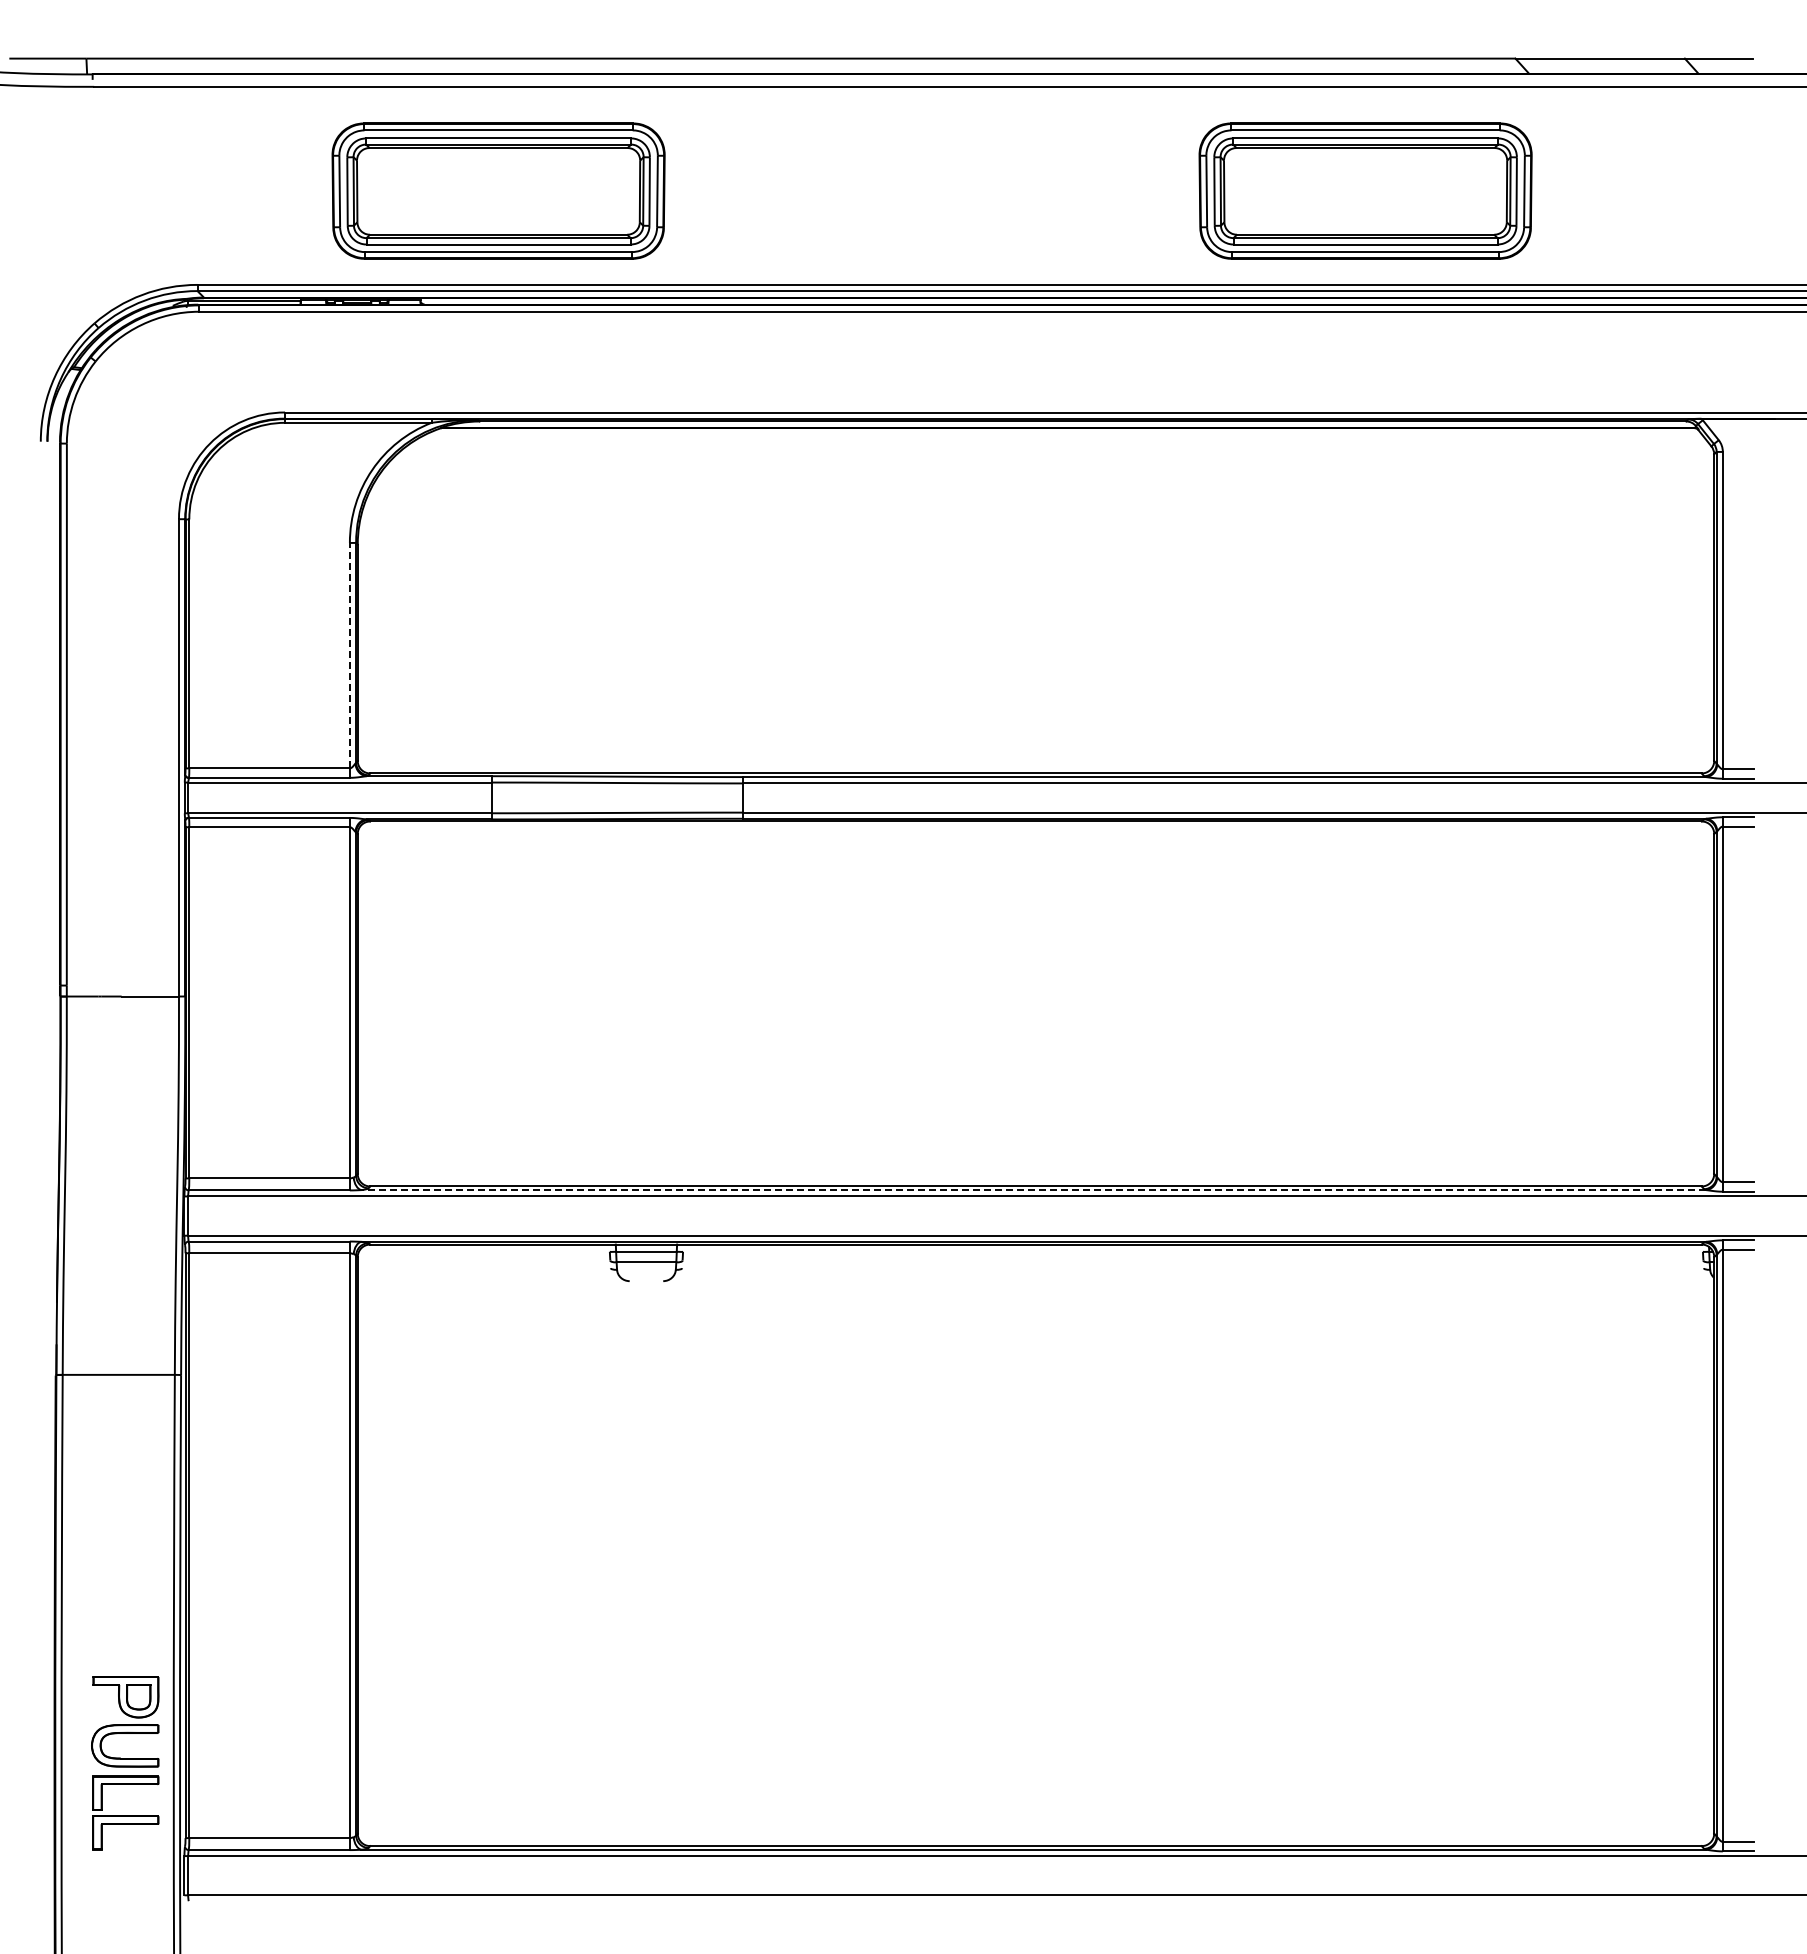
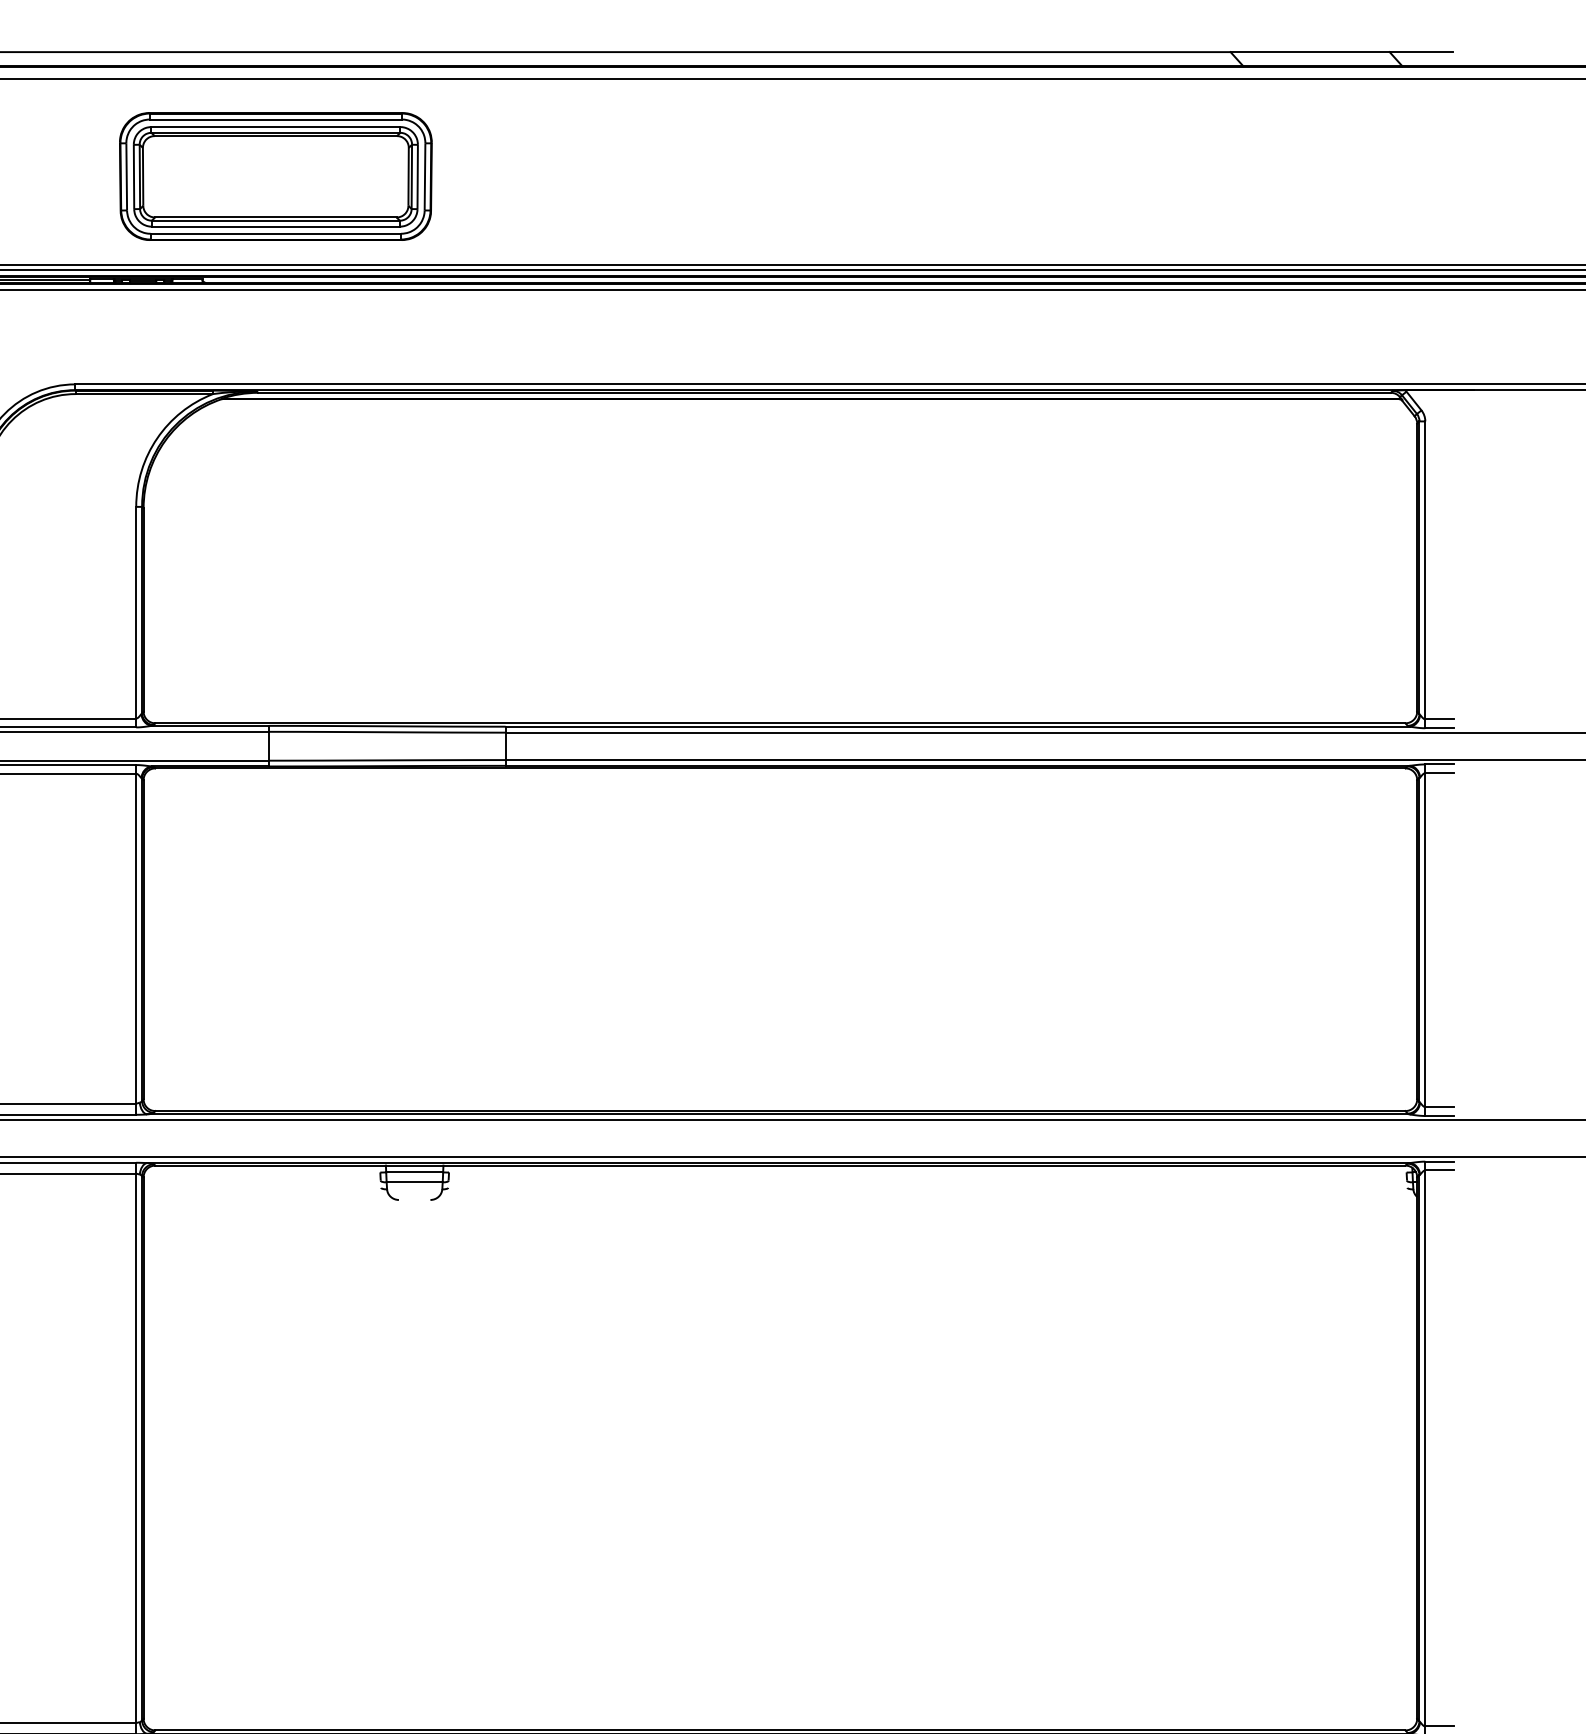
part: (1365, 190) -> (1089, 175), removed
line: (349, 655) -> (135, 612), dashed -> solid
line: (1033, 1190) -> (778, 1114), dashed -> solid

